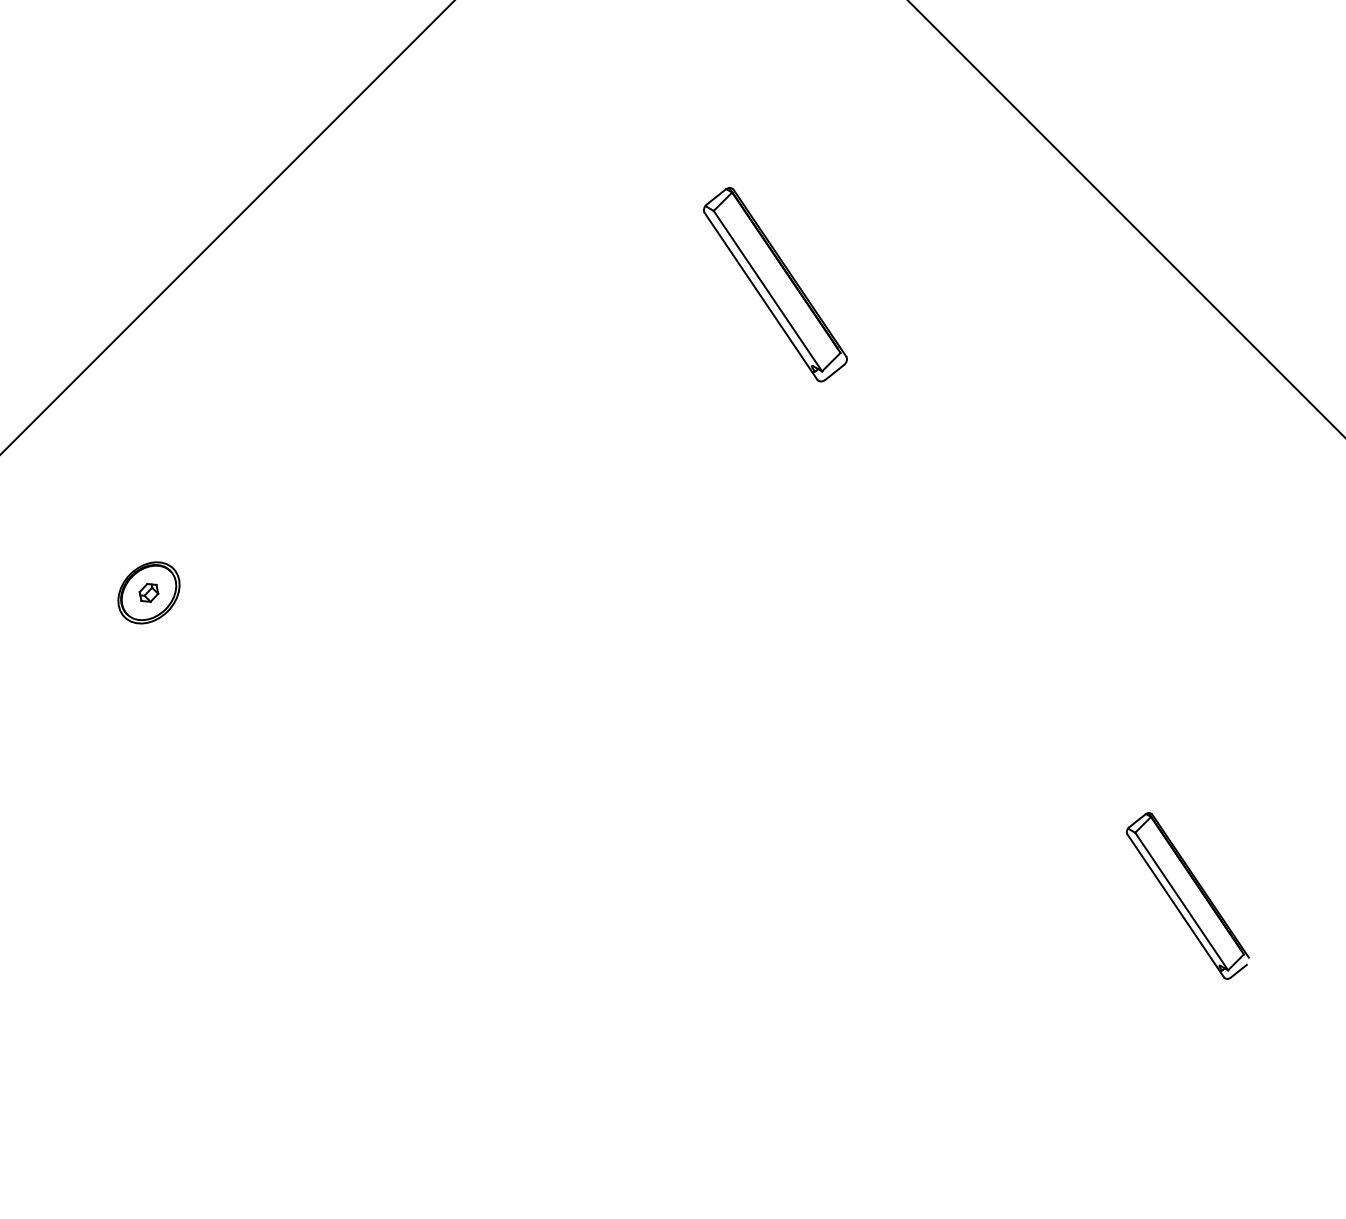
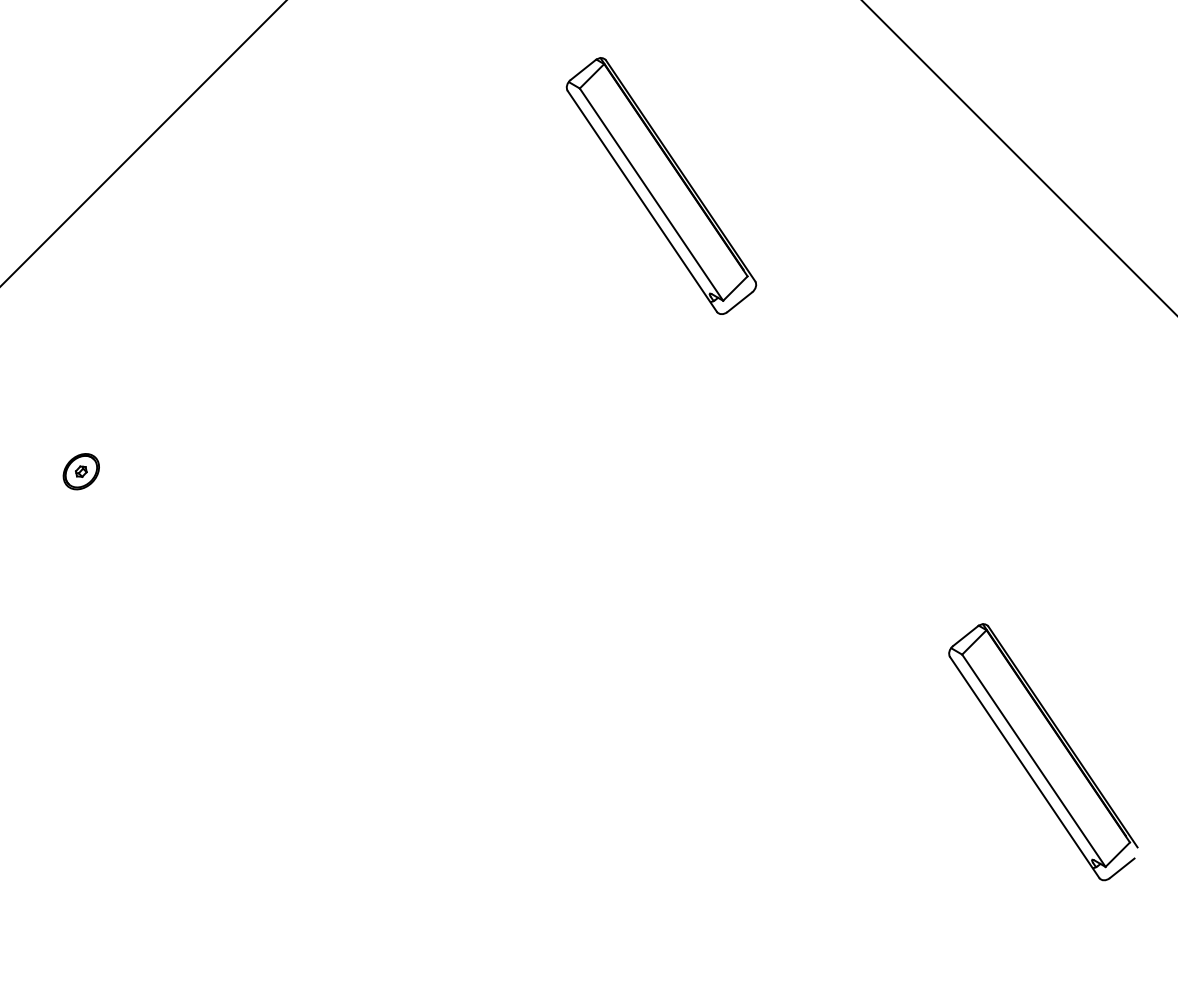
part: (775, 284) -> (661, 185), size x1.43
part: (149, 593) -> (81, 472), size x0.62
part: (1187, 895) -> (1043, 751), size x1.67

